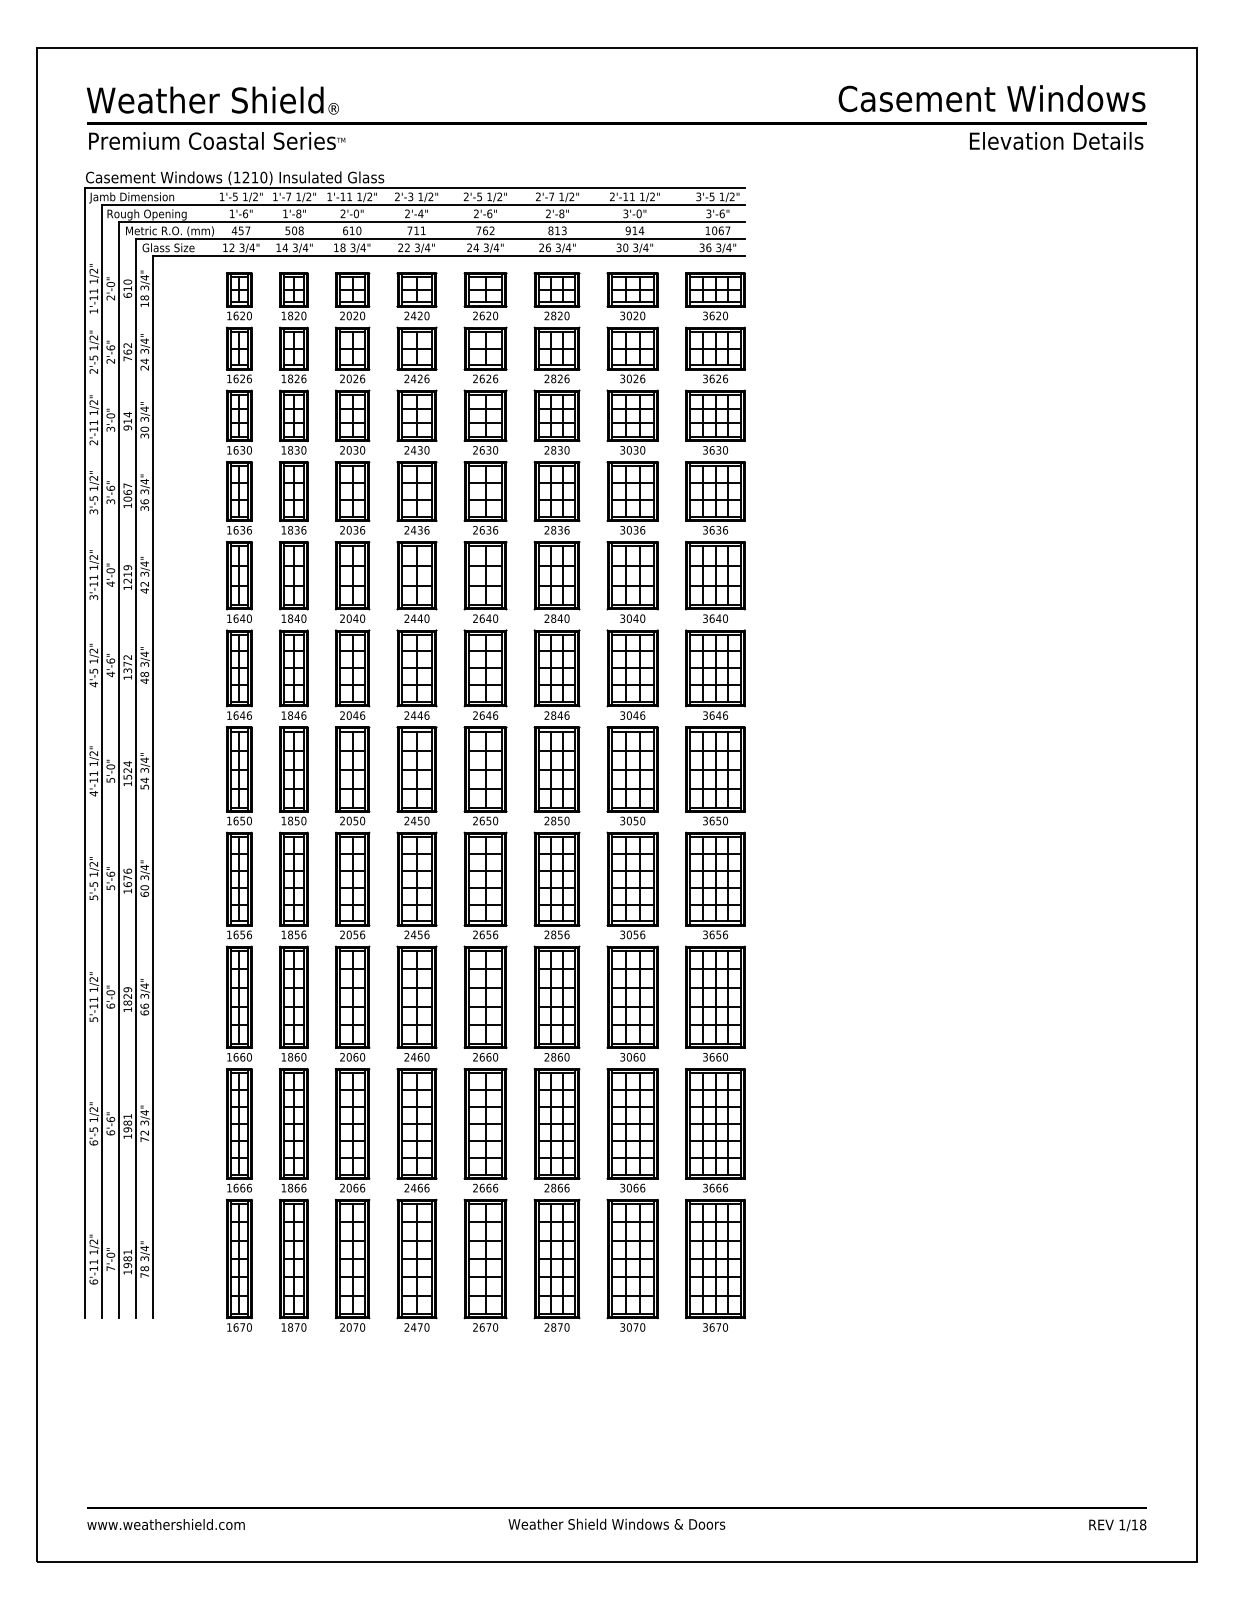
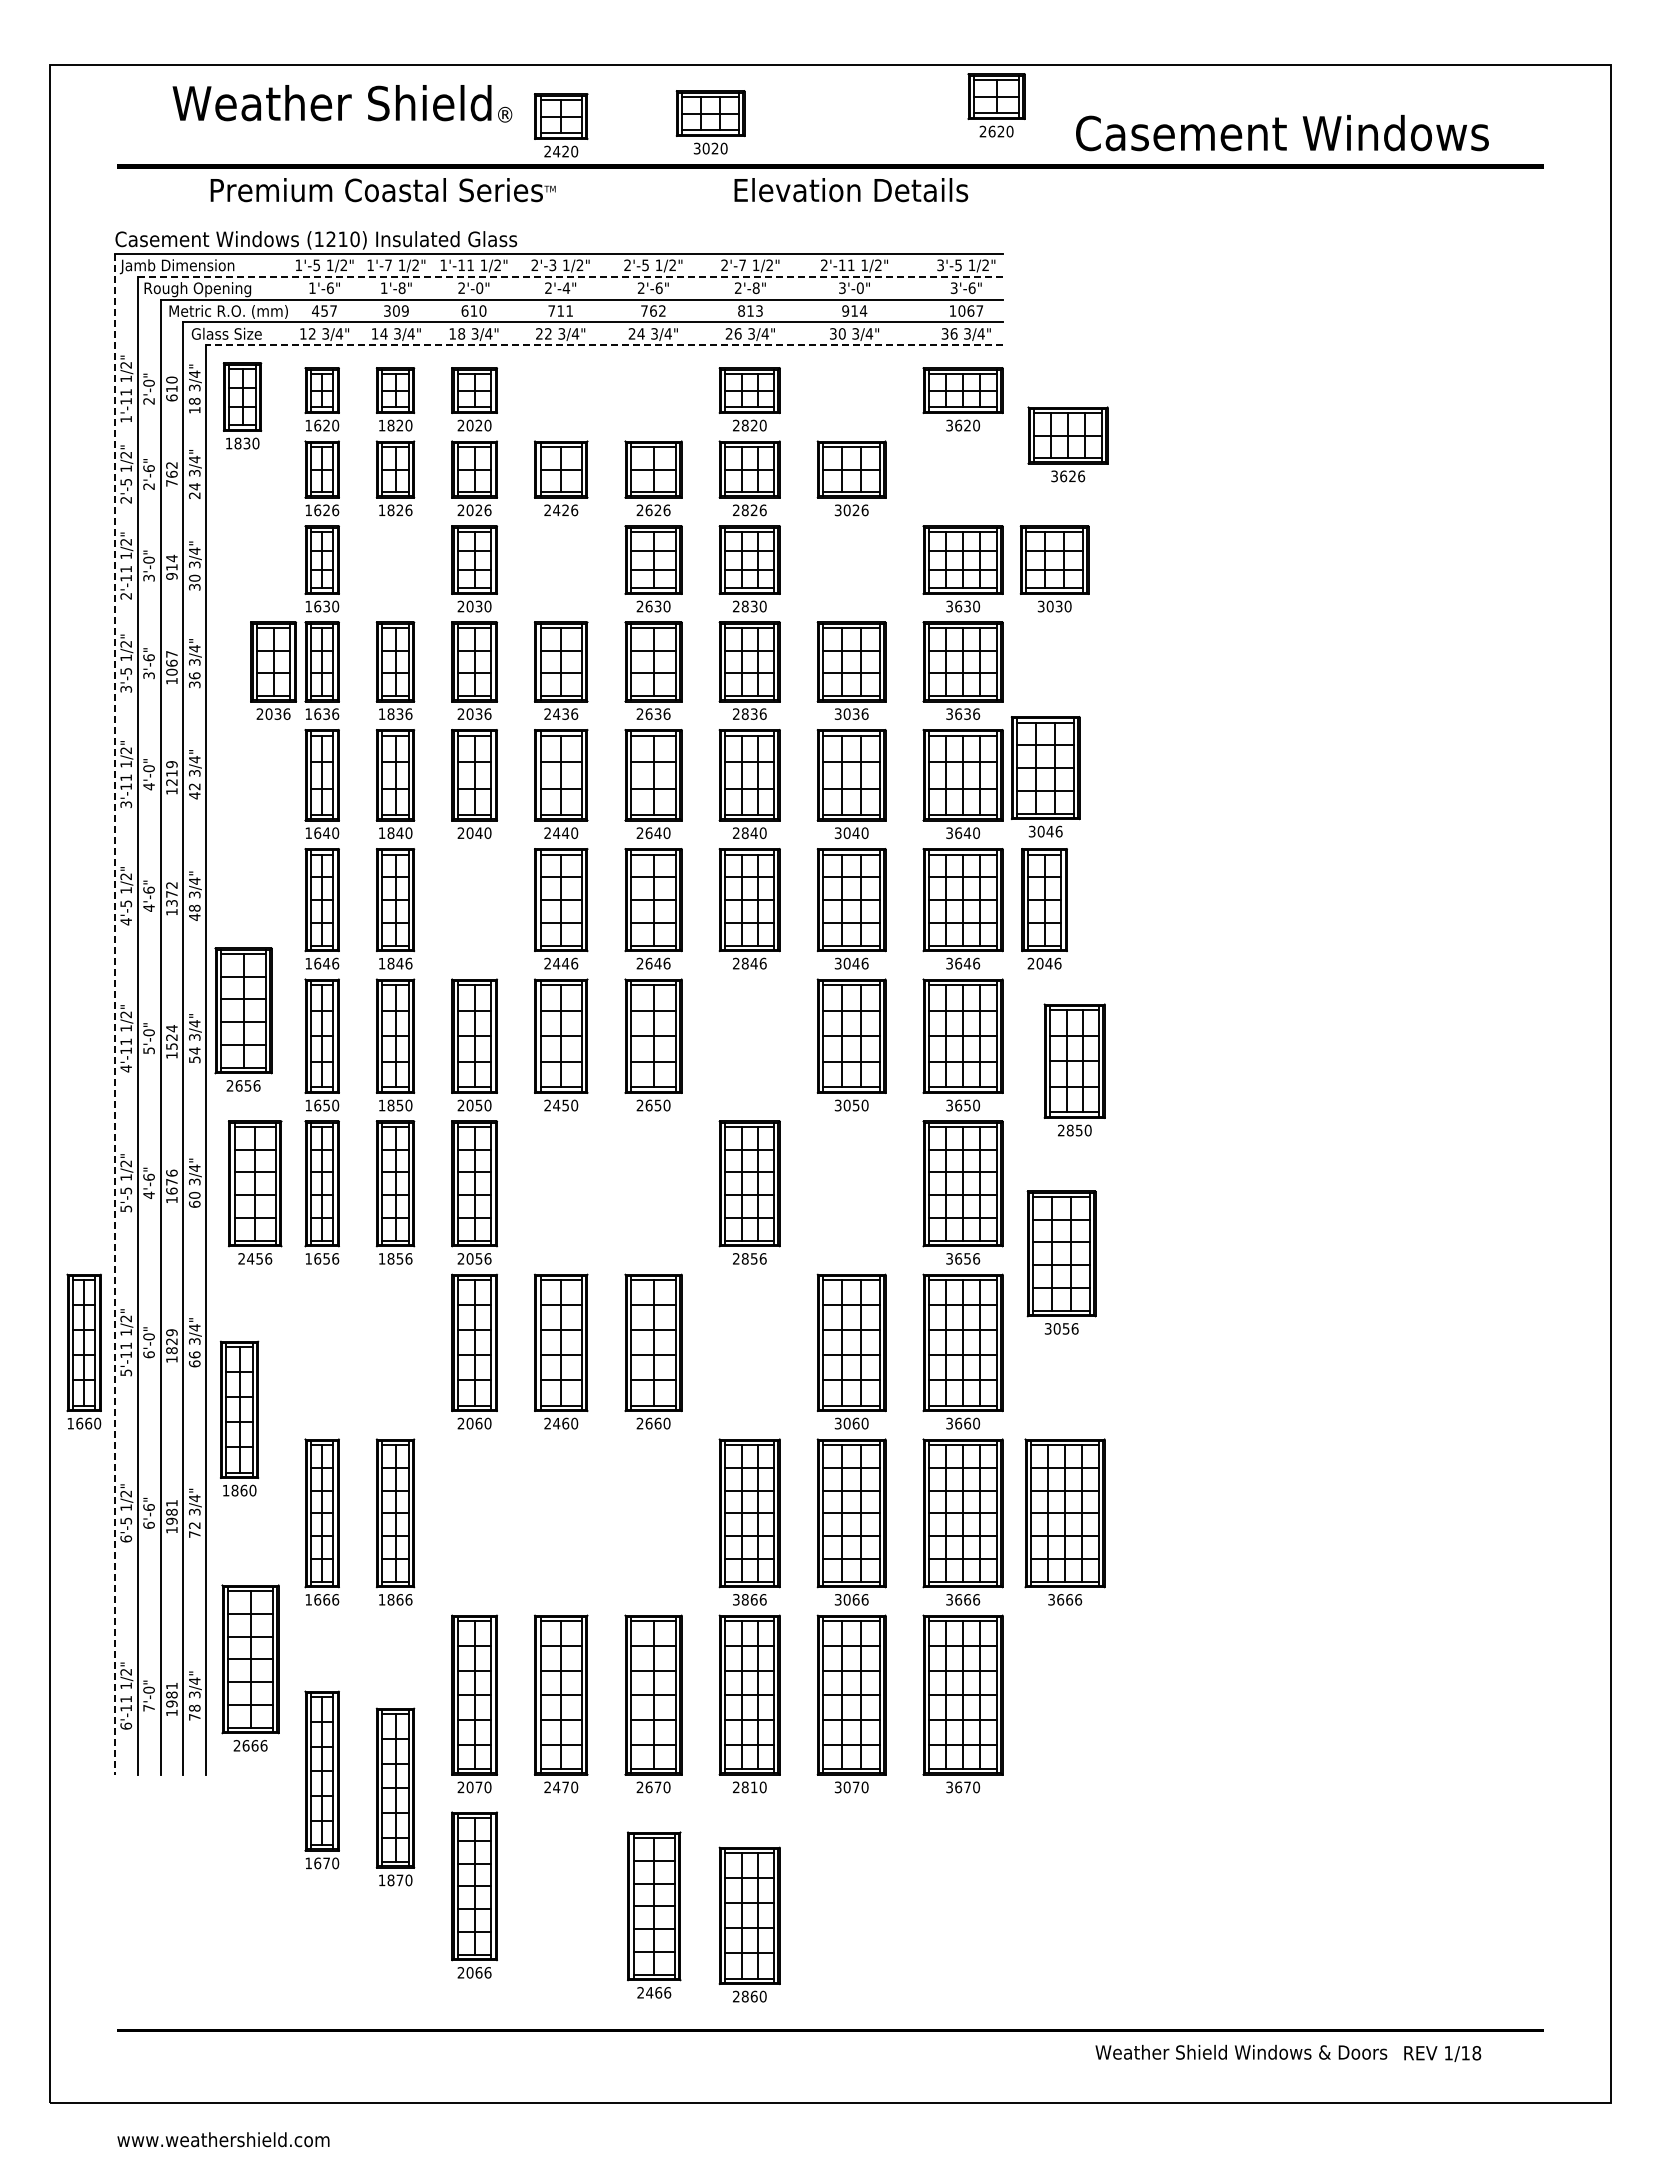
text: (992, 98) -> (1282, 132), moved
text: (212, 100) -> (342, 103), moved
text: (216, 141) -> (382, 190), moved
text: (1056, 141) -> (851, 190), moved
line: (423, 205) -> (569, 276), solid -> dashed
text: (294, 230) -> (396, 310), 508 -> 309
line: (448, 256) -> (603, 345), solid -> dashed
part: (417, 296) -> (561, 125), moved
part: (485, 296) -> (996, 105), moved
part: (632, 296) -> (710, 122), moved
part: (715, 355) -> (1067, 444), moved
part: (293, 422) -> (242, 405), moved
part: (417, 422) -> (561, 568), removed
part: (632, 422) -> (1054, 568), moved
part: (203, 497) -> (273, 670), added
part: (776, 576) -> (1045, 776), added
part: (352, 674) -> (1044, 908), moved
line: (85, 753) -> (114, 1014), solid -> dashed
part: (556, 775) -> (1074, 1069), moved
part: (417, 885) -> (255, 1192), moved
part: (485, 885) -> (243, 1019), moved
part: (632, 885) -> (1061, 1262), moved
text: (110, 887) -> (148, 1195), 5'-6" -> 4'-6"
part: (238, 1003) -> (83, 1351), moved
part: (293, 1003) -> (239, 1418), moved
part: (556, 1003) -> (749, 1924), moved
part: (352, 1129) -> (474, 1894), moved
part: (417, 1129) -> (654, 1914), moved
part: (485, 1129) -> (250, 1667), moved
part: (790, 1129) -> (1064, 1521), added
text: (547, 1187) -> (736, 1599), 2866 -> 3866
part: (238, 1265) -> (321, 1779), moved
part: (293, 1265) -> (395, 1796), moved
text: (560, 1327) -> (754, 1787), 2870 -> 2810
text: (617, 1523) -> (1241, 2051), moved
text: (166, 1524) -> (223, 2139), moved
text: (1117, 1525) -> (1442, 2053), moved

